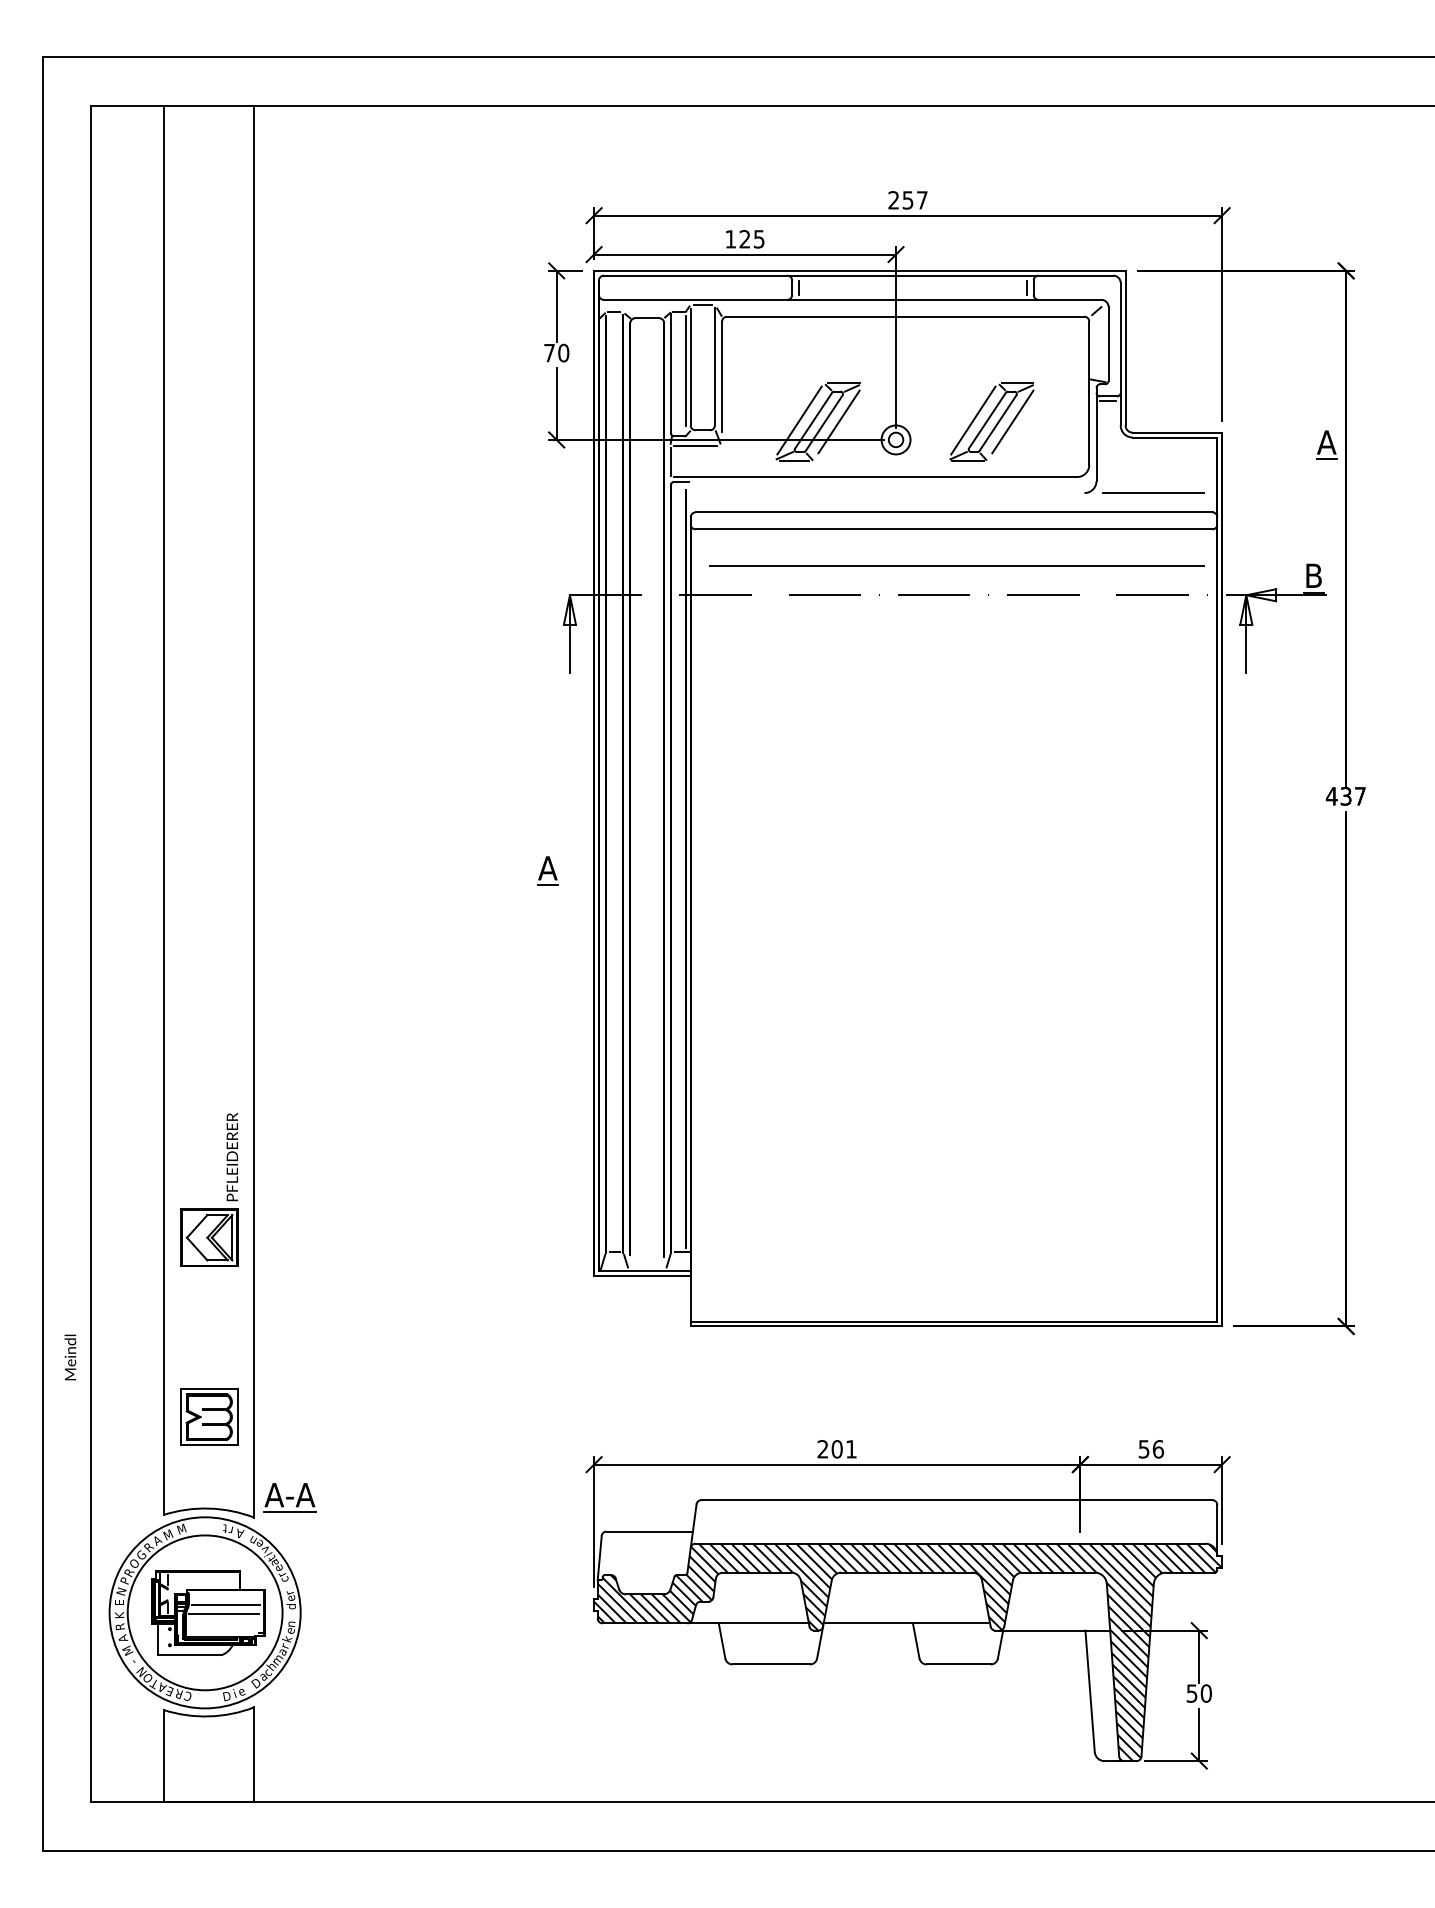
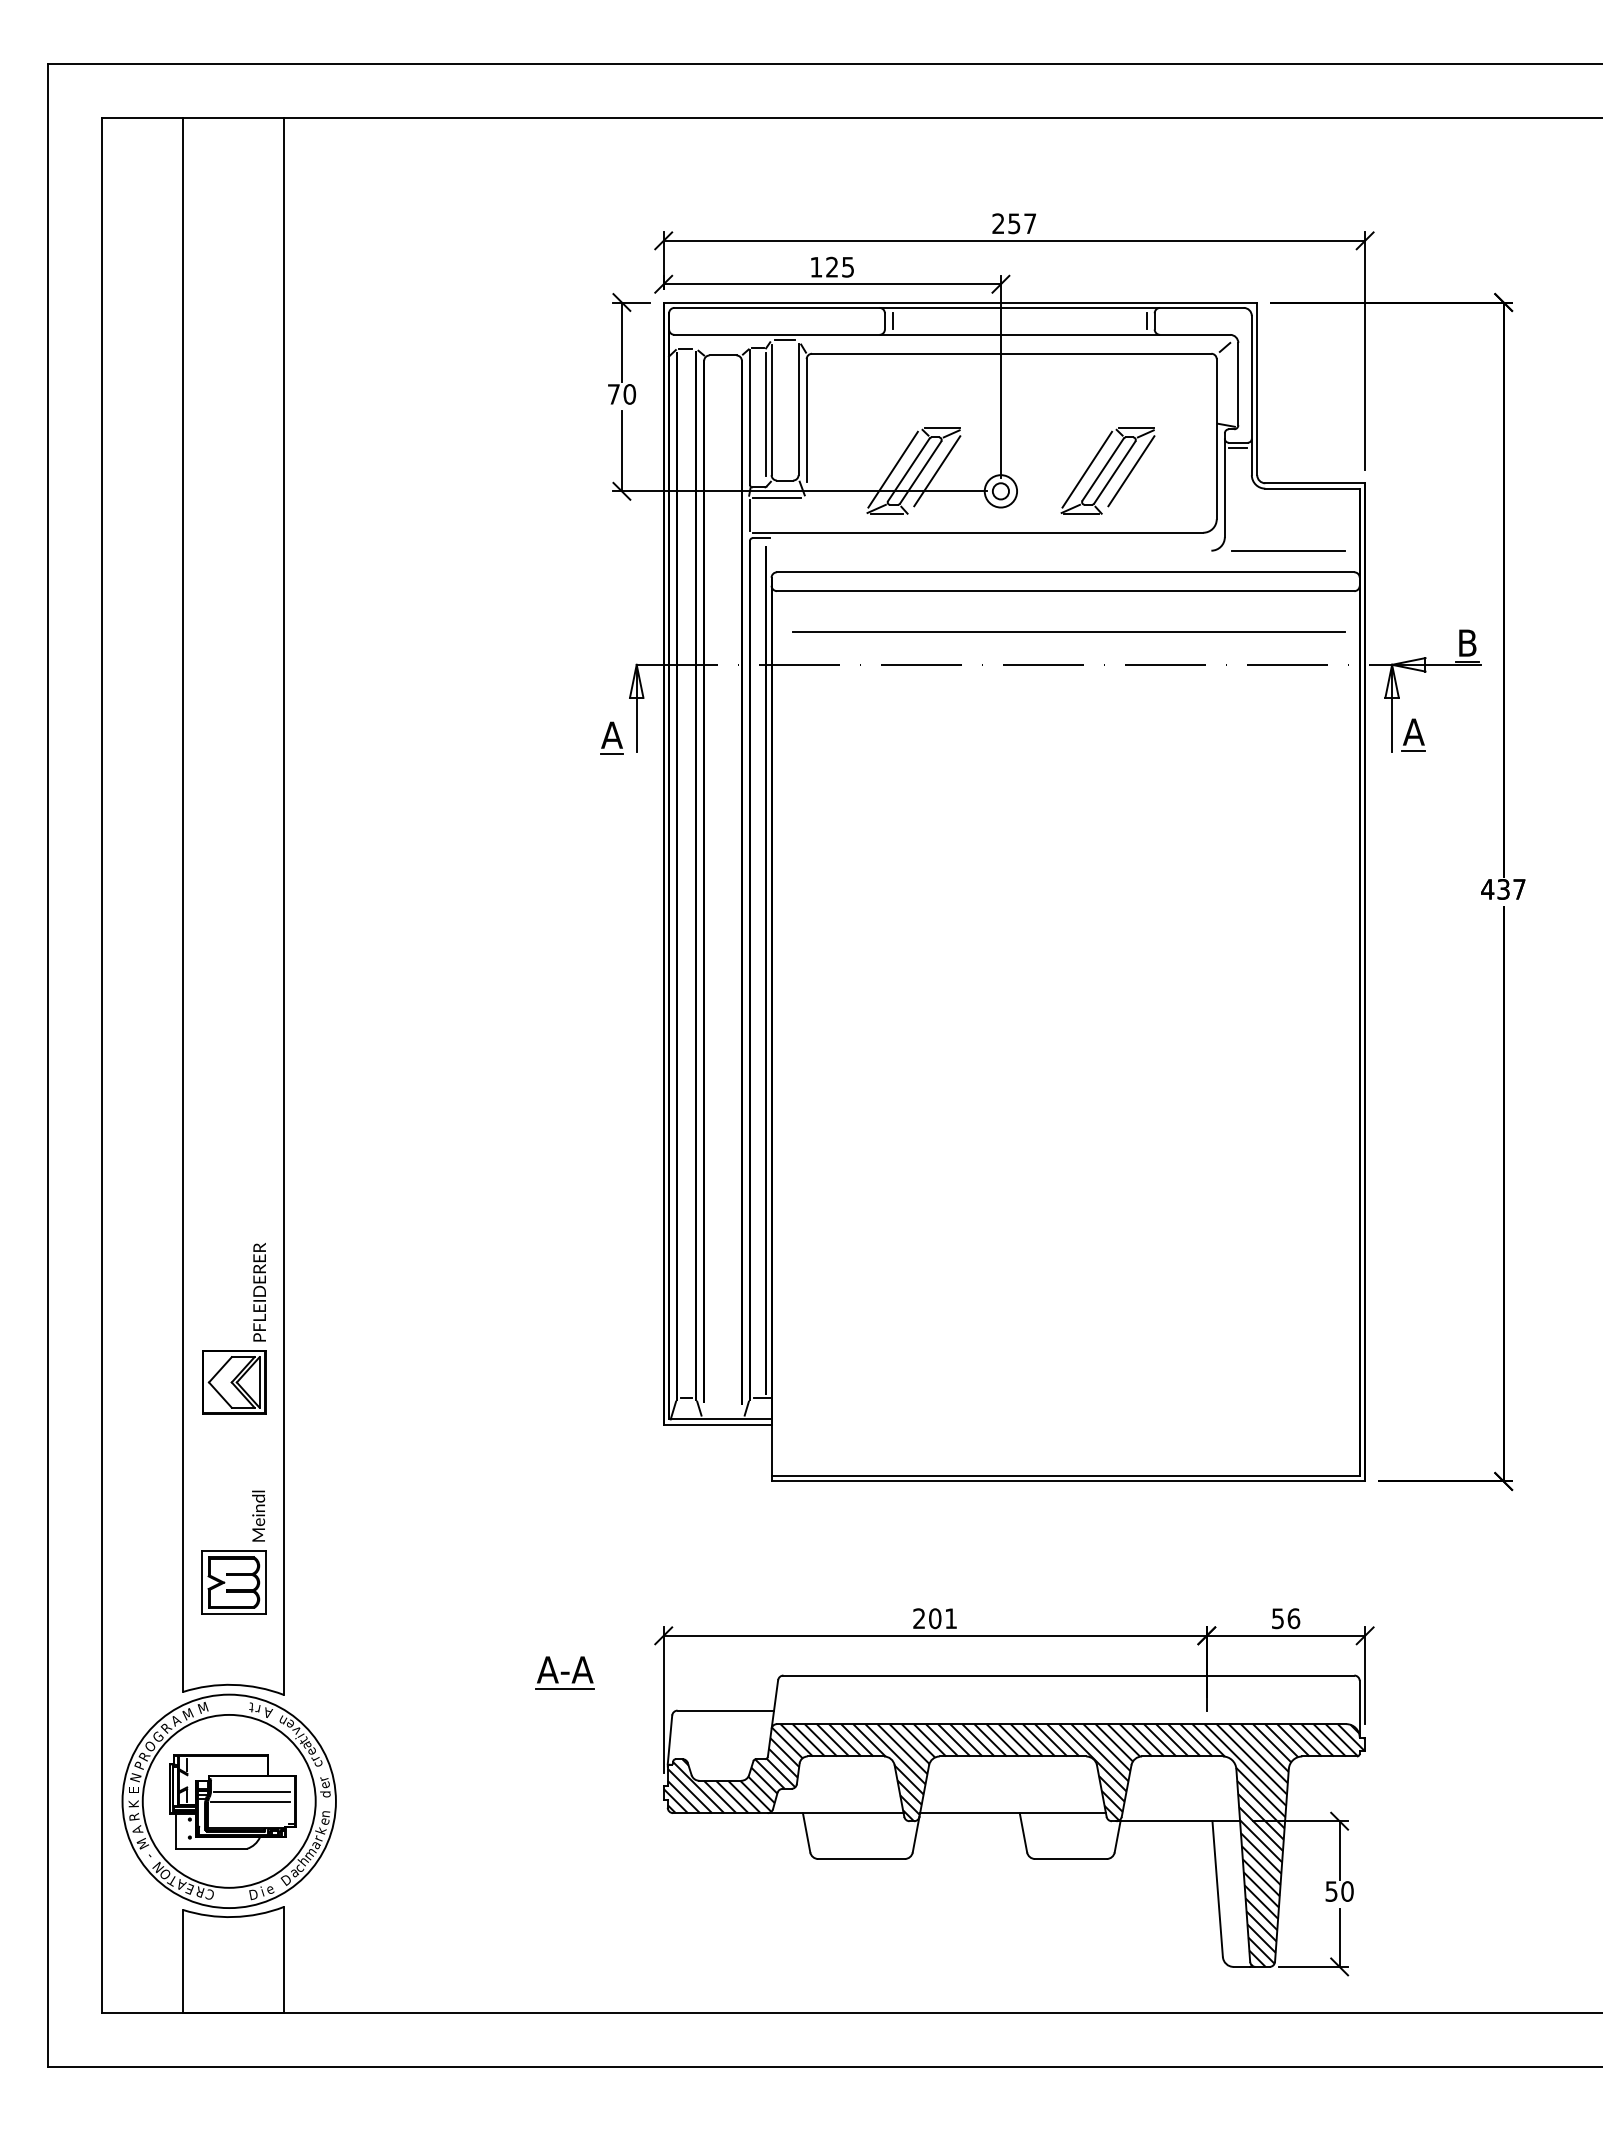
part: (1326, 444) -> (1413, 734), moved
part: (547, 870) -> (611, 737), moved
text: (70, 1357) -> (258, 1516), moved
part: (289, 1497) -> (564, 1672), moved

